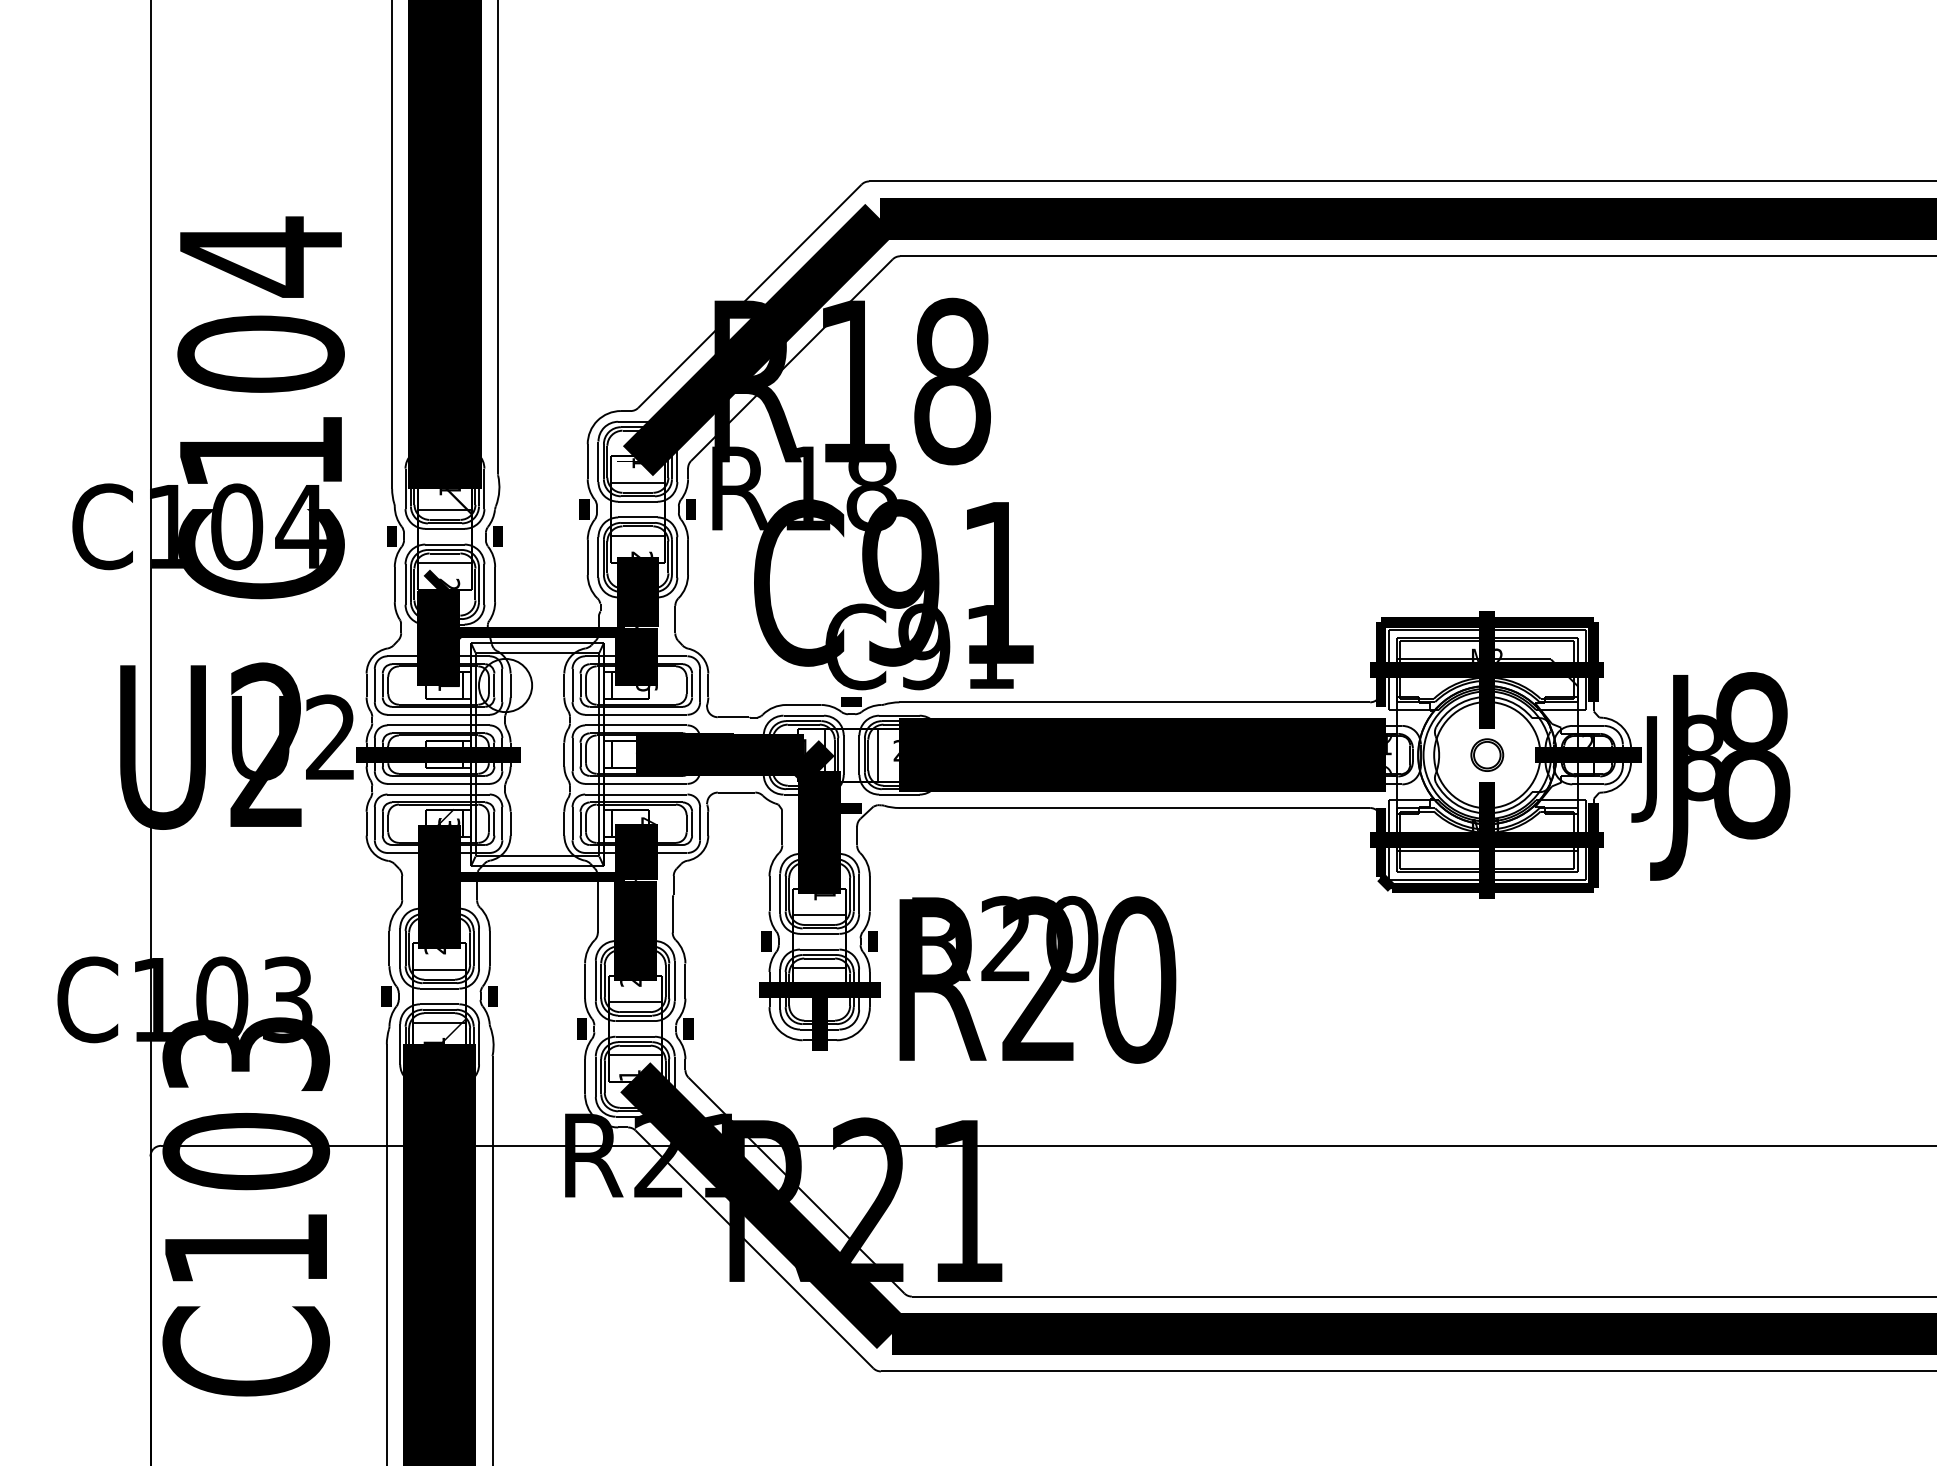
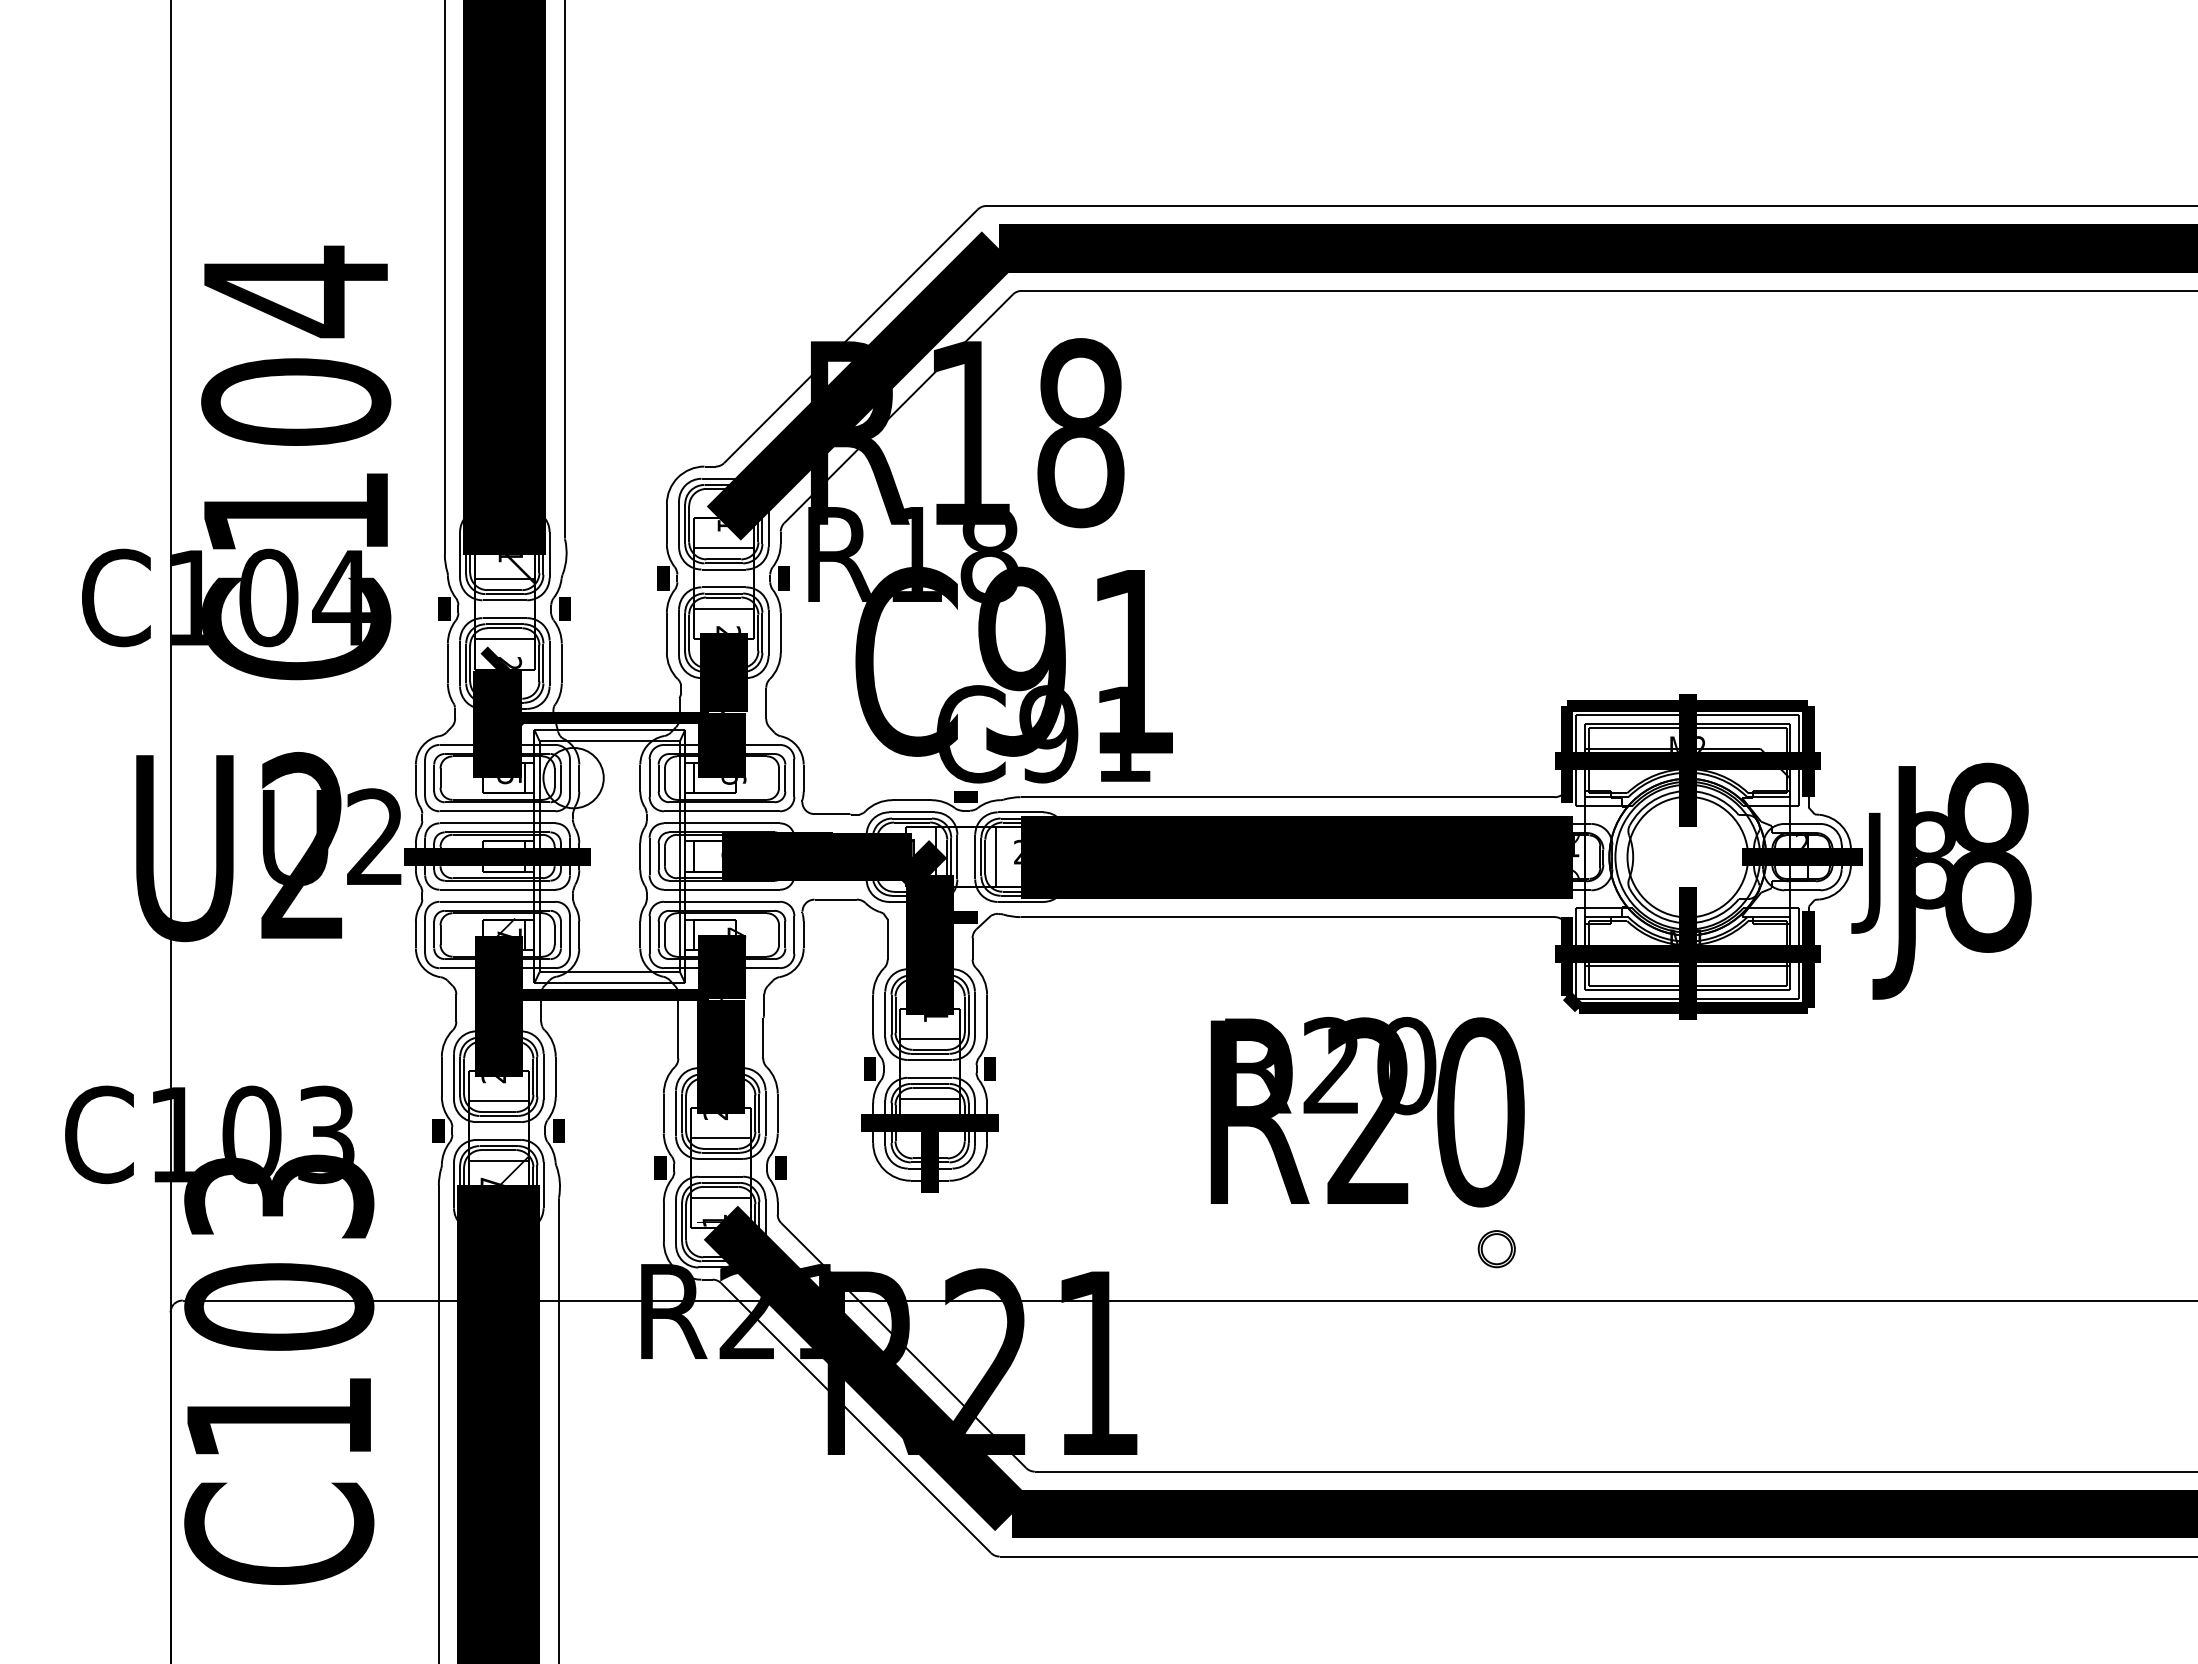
text: (449, 688) -> (509, 781), 1 -> 5
part: (1487, 755) -> (1496, 1249), moved
text: (449, 820) -> (509, 931), 3 -> 7
text: (1037, 980) -> (1367, 1112), moved
text: (434, 1040) -> (492, 1180), 1 -> 7

